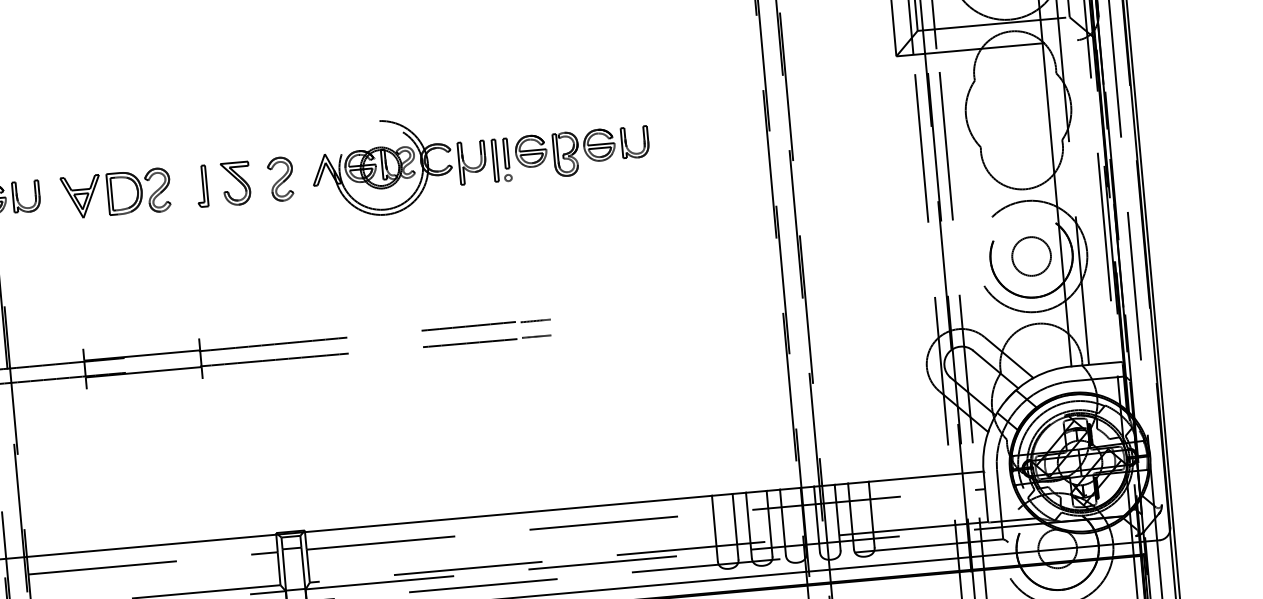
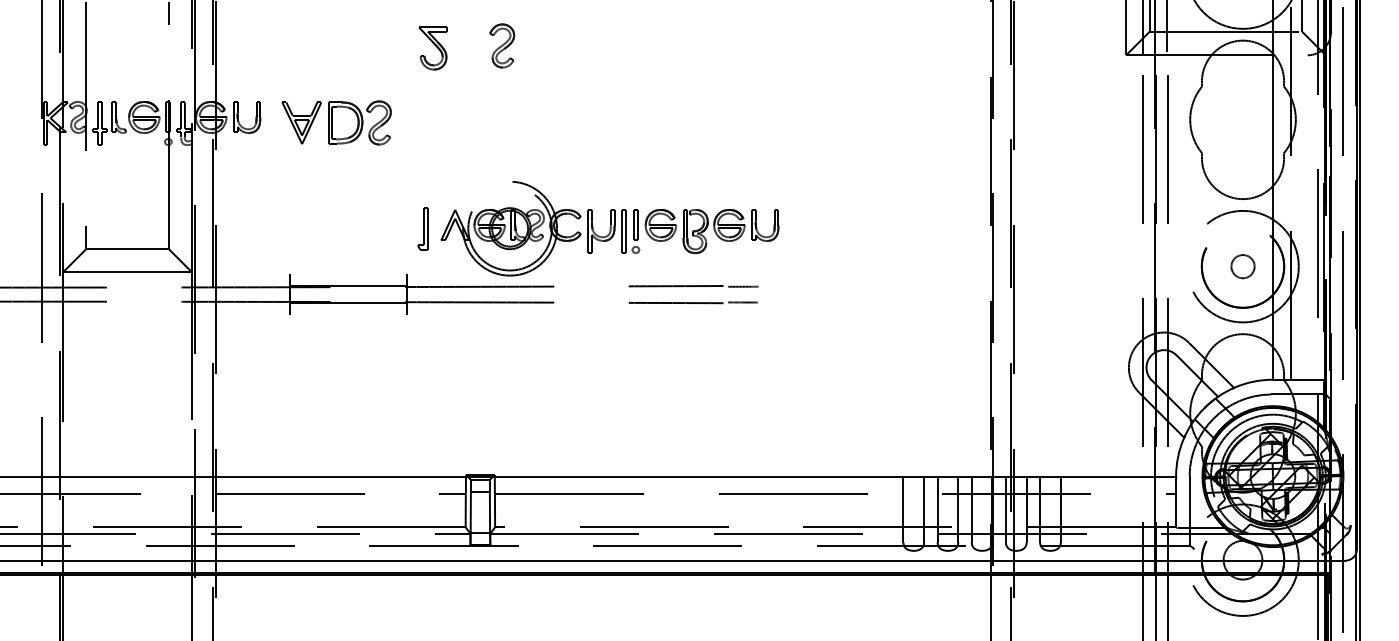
part: (480, 158) -> (609, 228), moved
part: (281, 178) -> (502, 45), moved
part: (235, 183) -> (432, 48), moved
part: (201, 185) -> (422, 228), moved
circle: (1031, 256) -> (1242, 266), size x0.6

